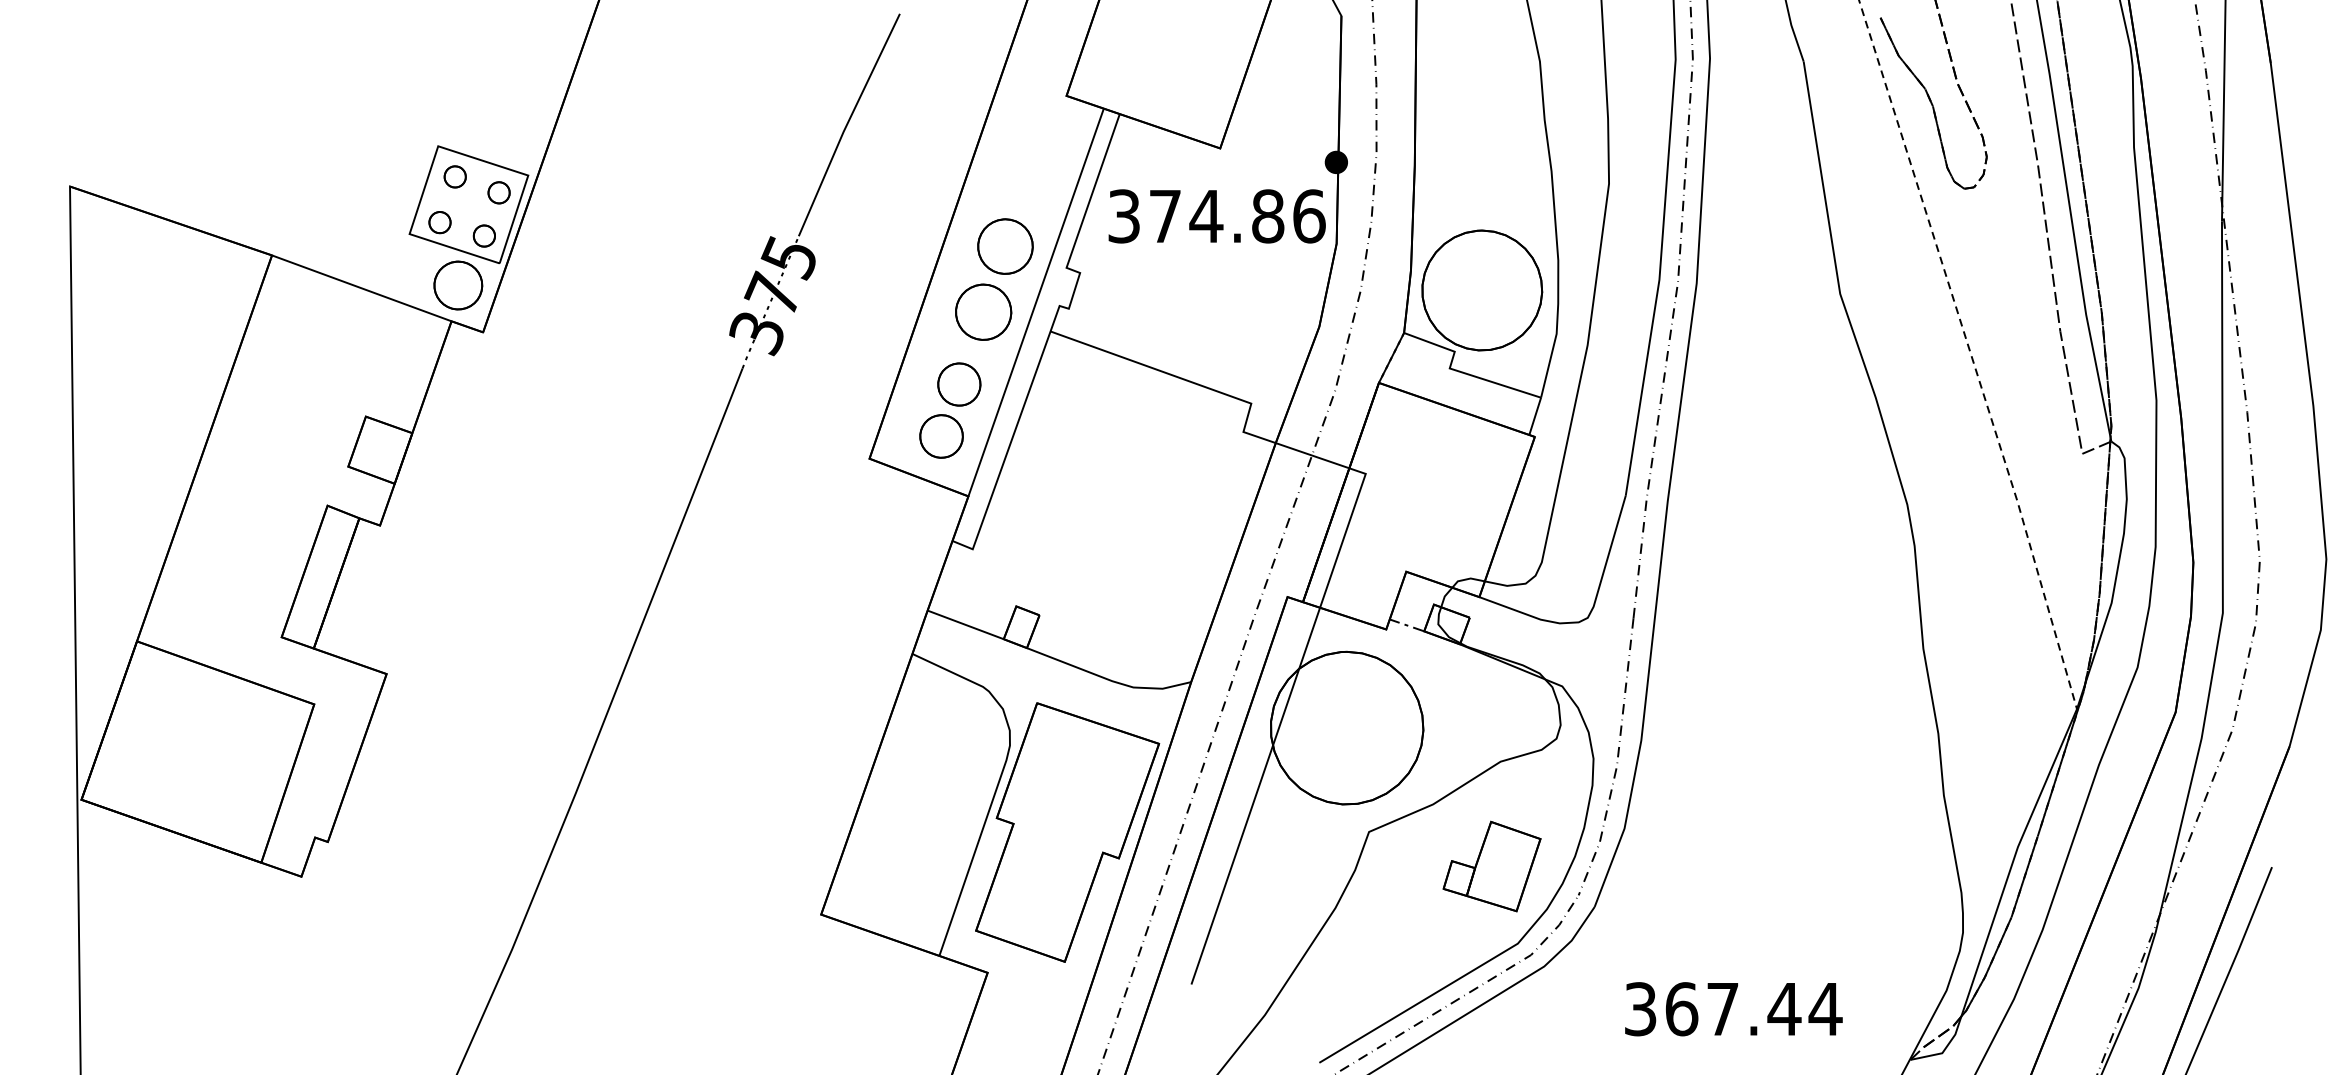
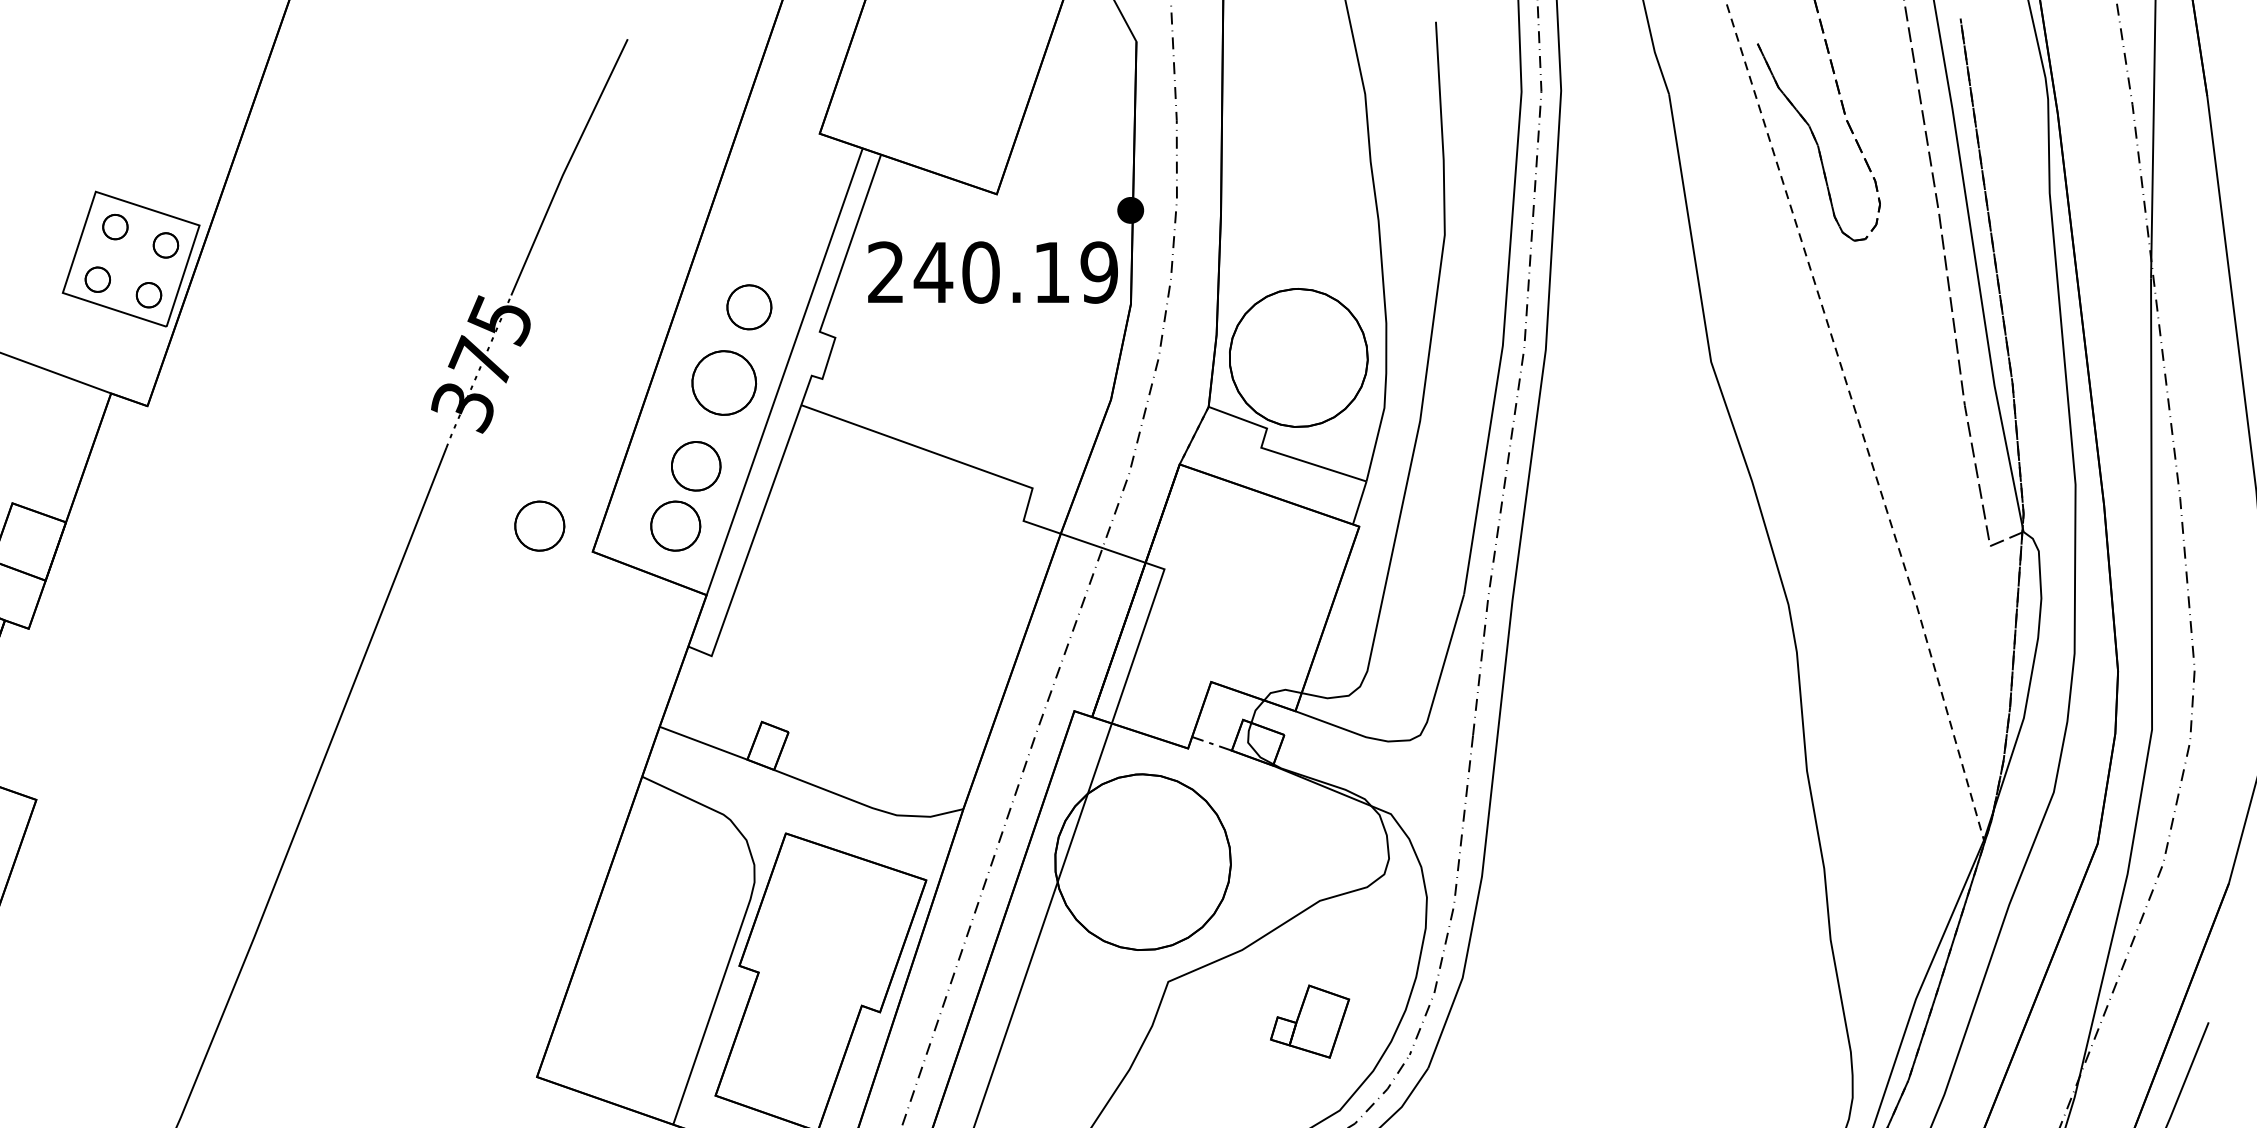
text: (1216, 216) -> (992, 272), 374.86 -> 240.19
part: (1005, 246) -> (749, 307), size x0.7
part: (458, 285) -> (119, 352), removed
part: (823, 436) -> (539, 526), added
part: (1491, 866) -> (1309, 1021), size x0.7

